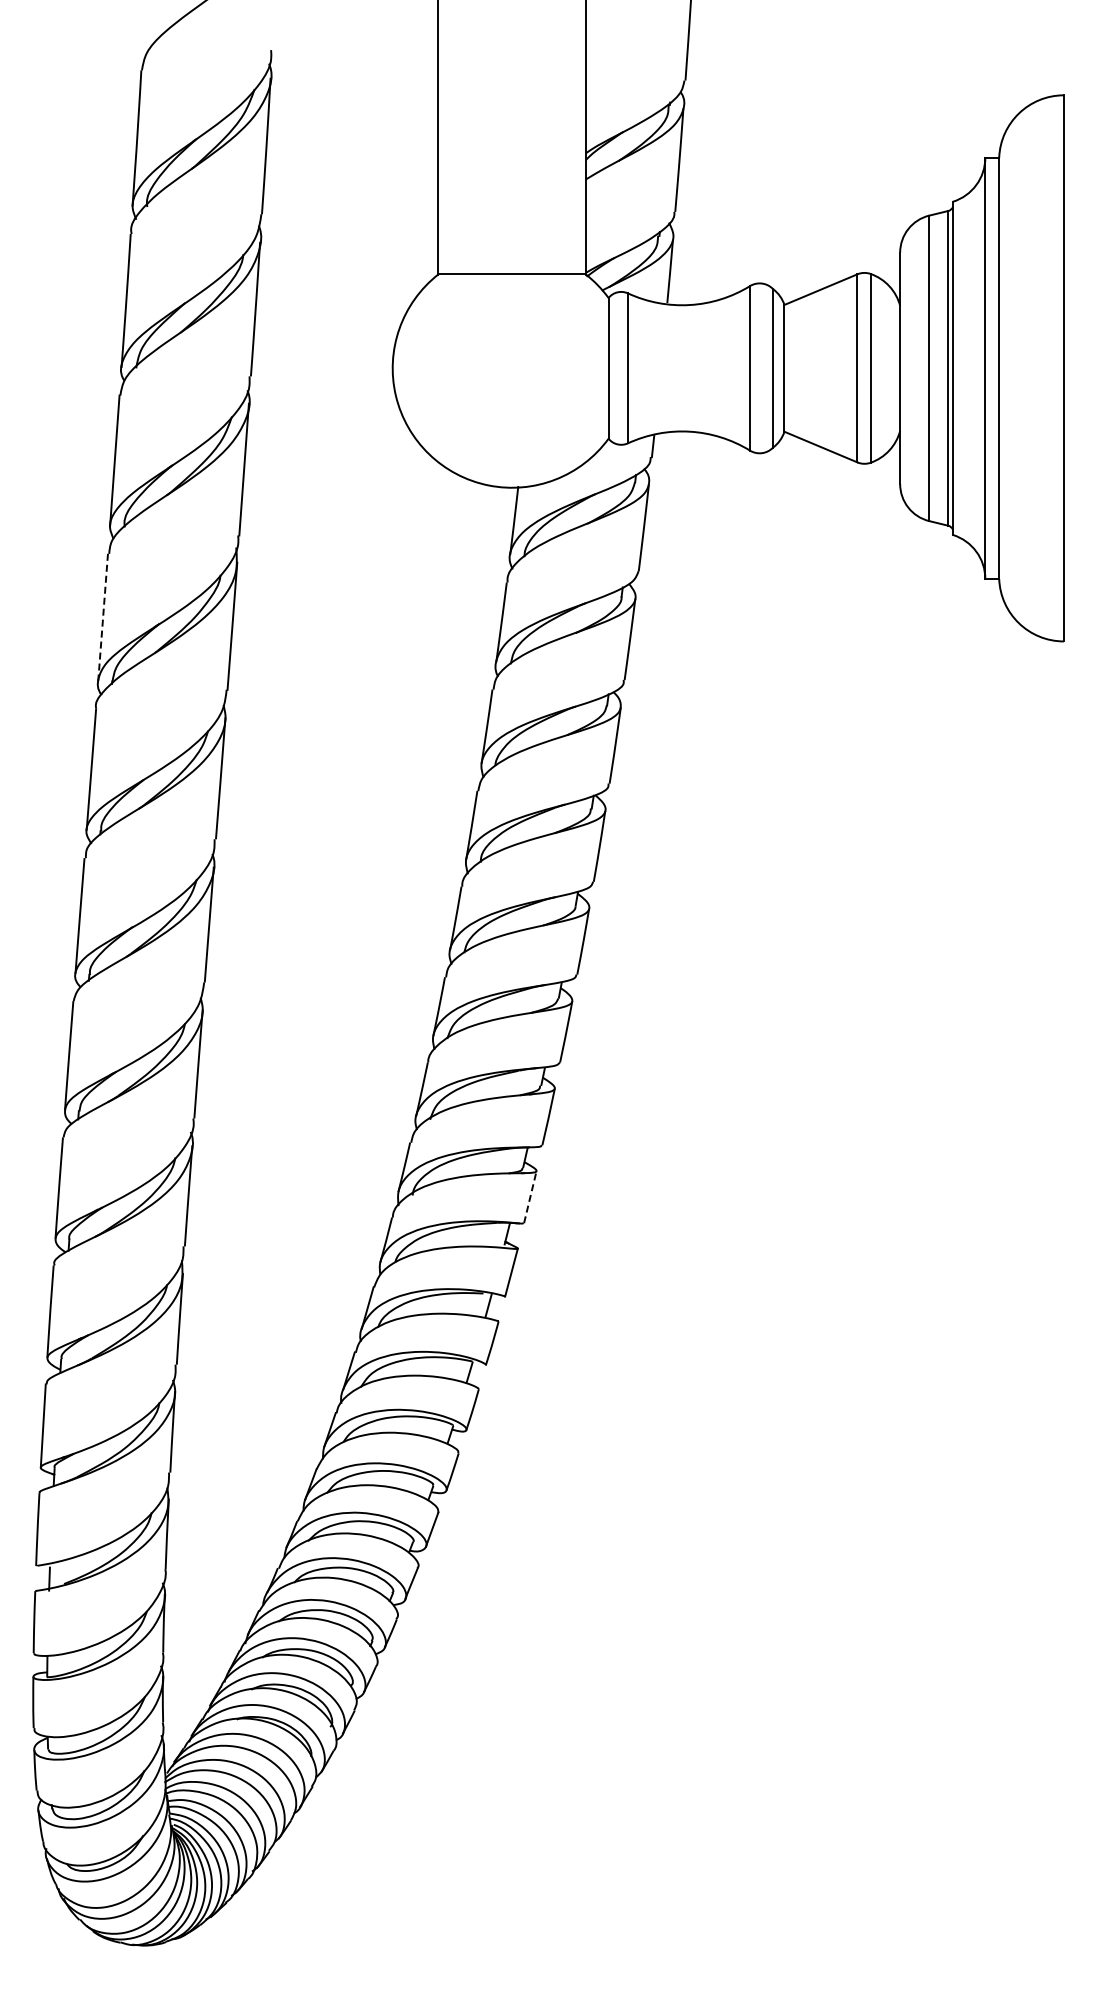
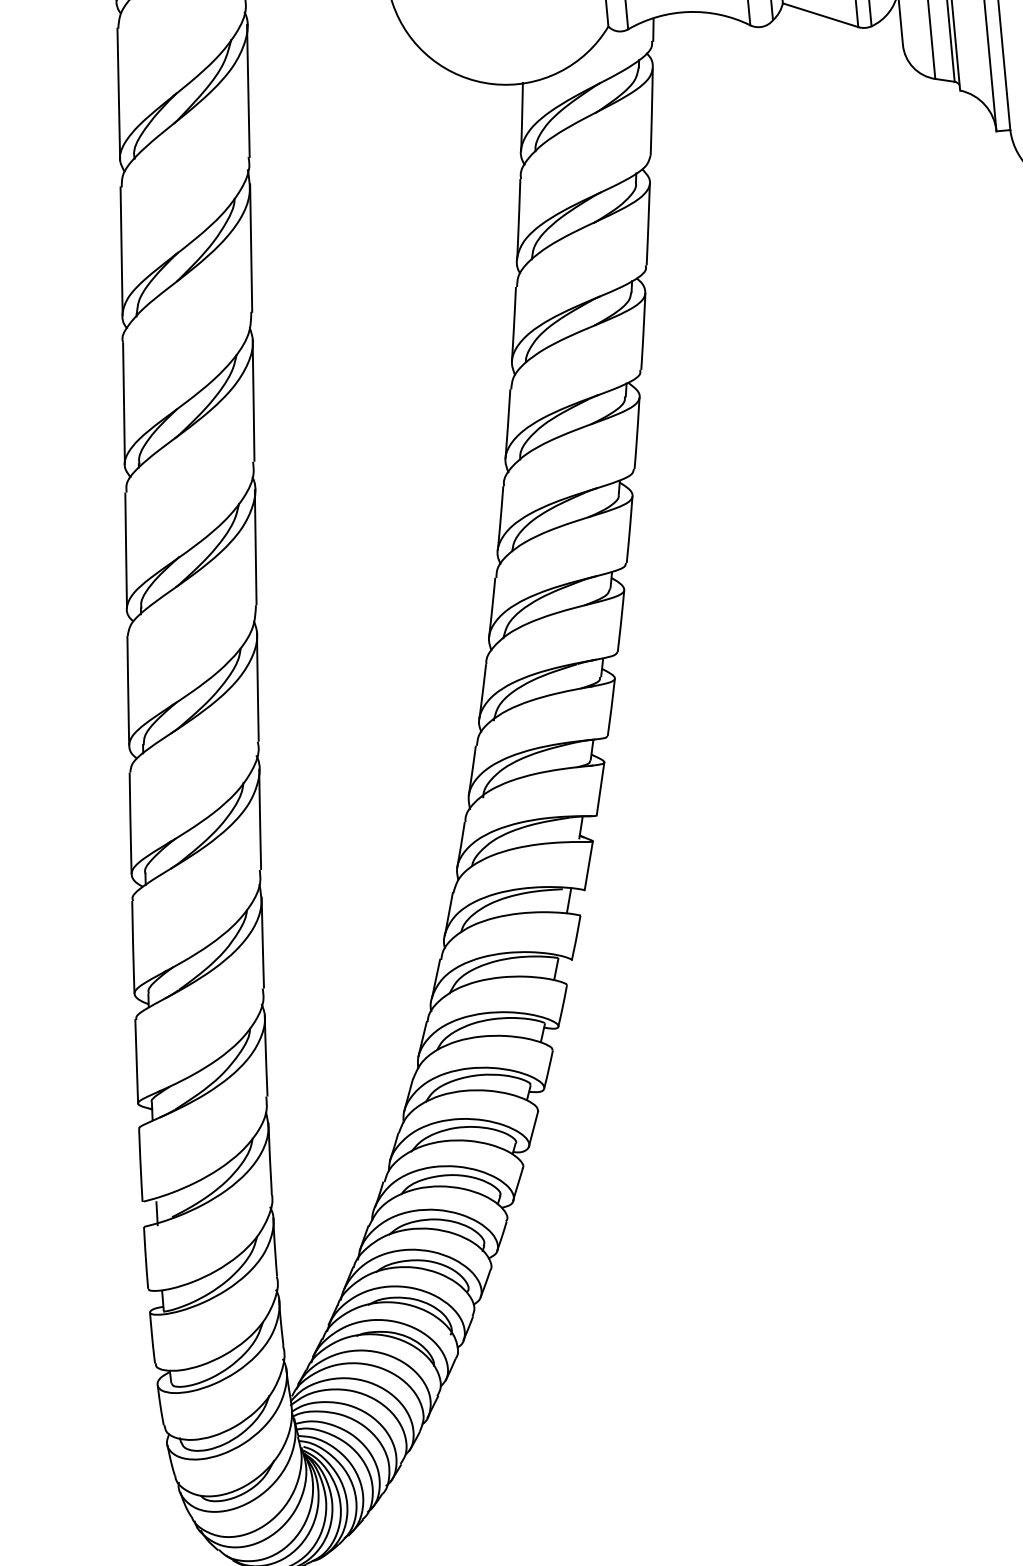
line: (103, 617) -> (121, 251), dashed -> solid
line: (530, 1197) -> (600, 789), dashed -> solid

